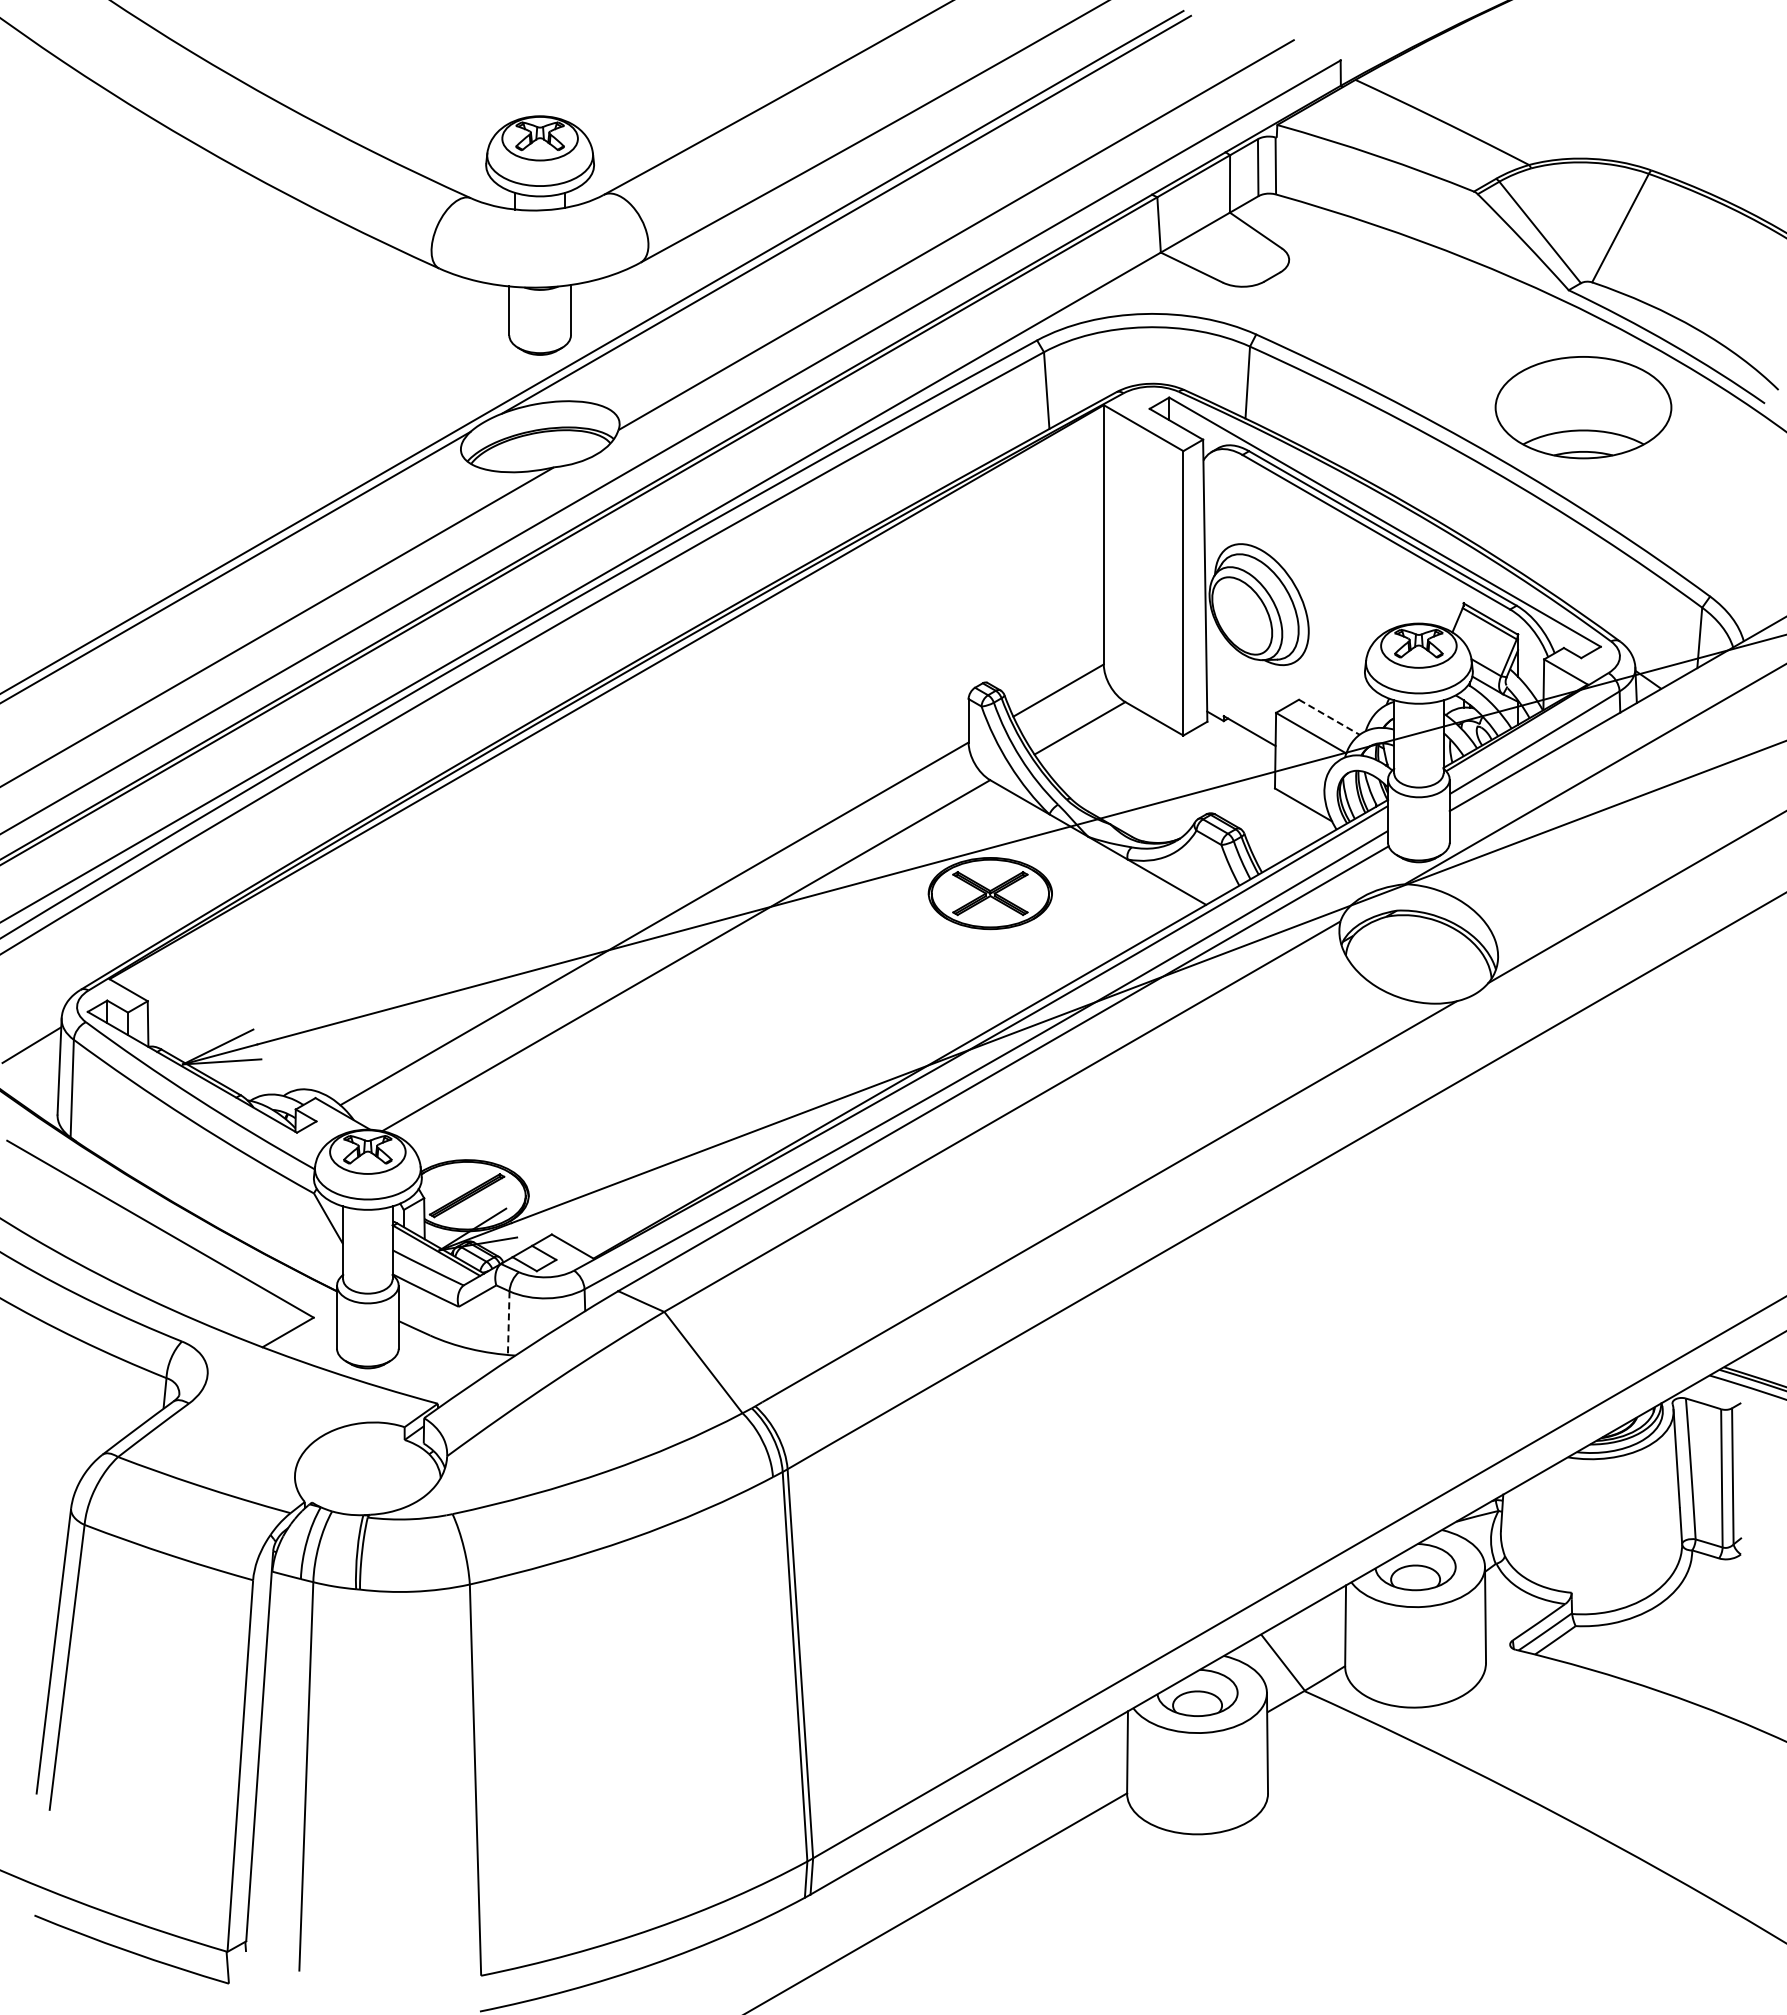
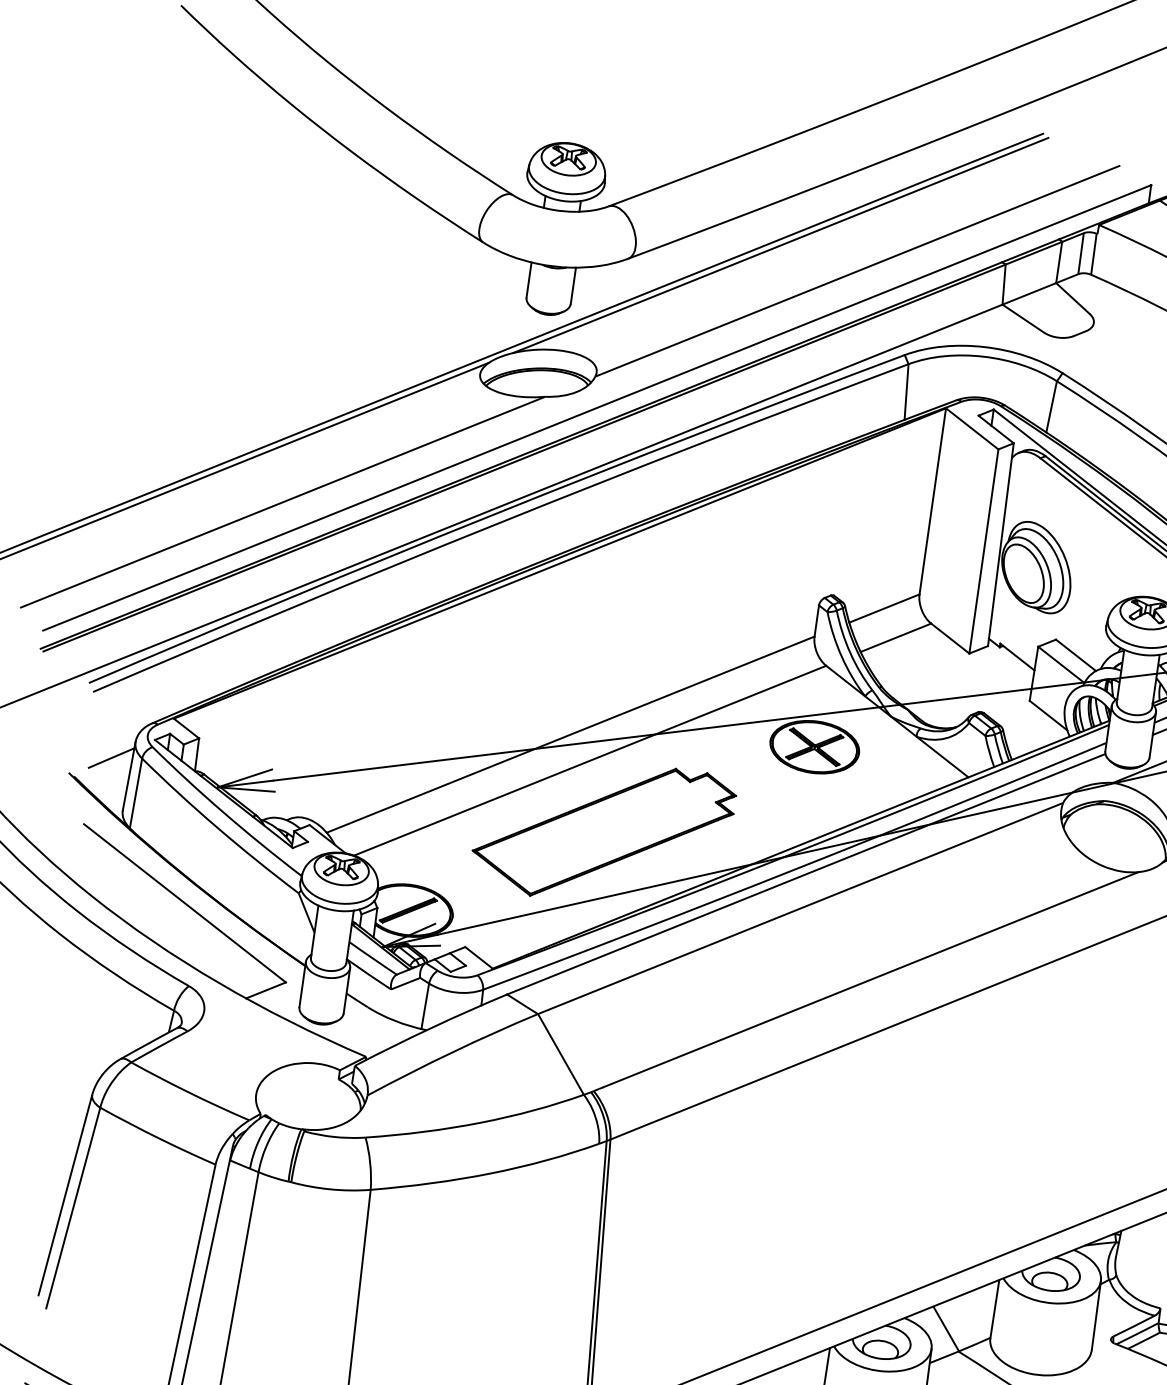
line: (1329, 717) -> (1076, 655), dashed -> solid
part: (717, 1050) -> (602, 831), added
line: (508, 1323) -> (425, 1006), dashed -> solid

